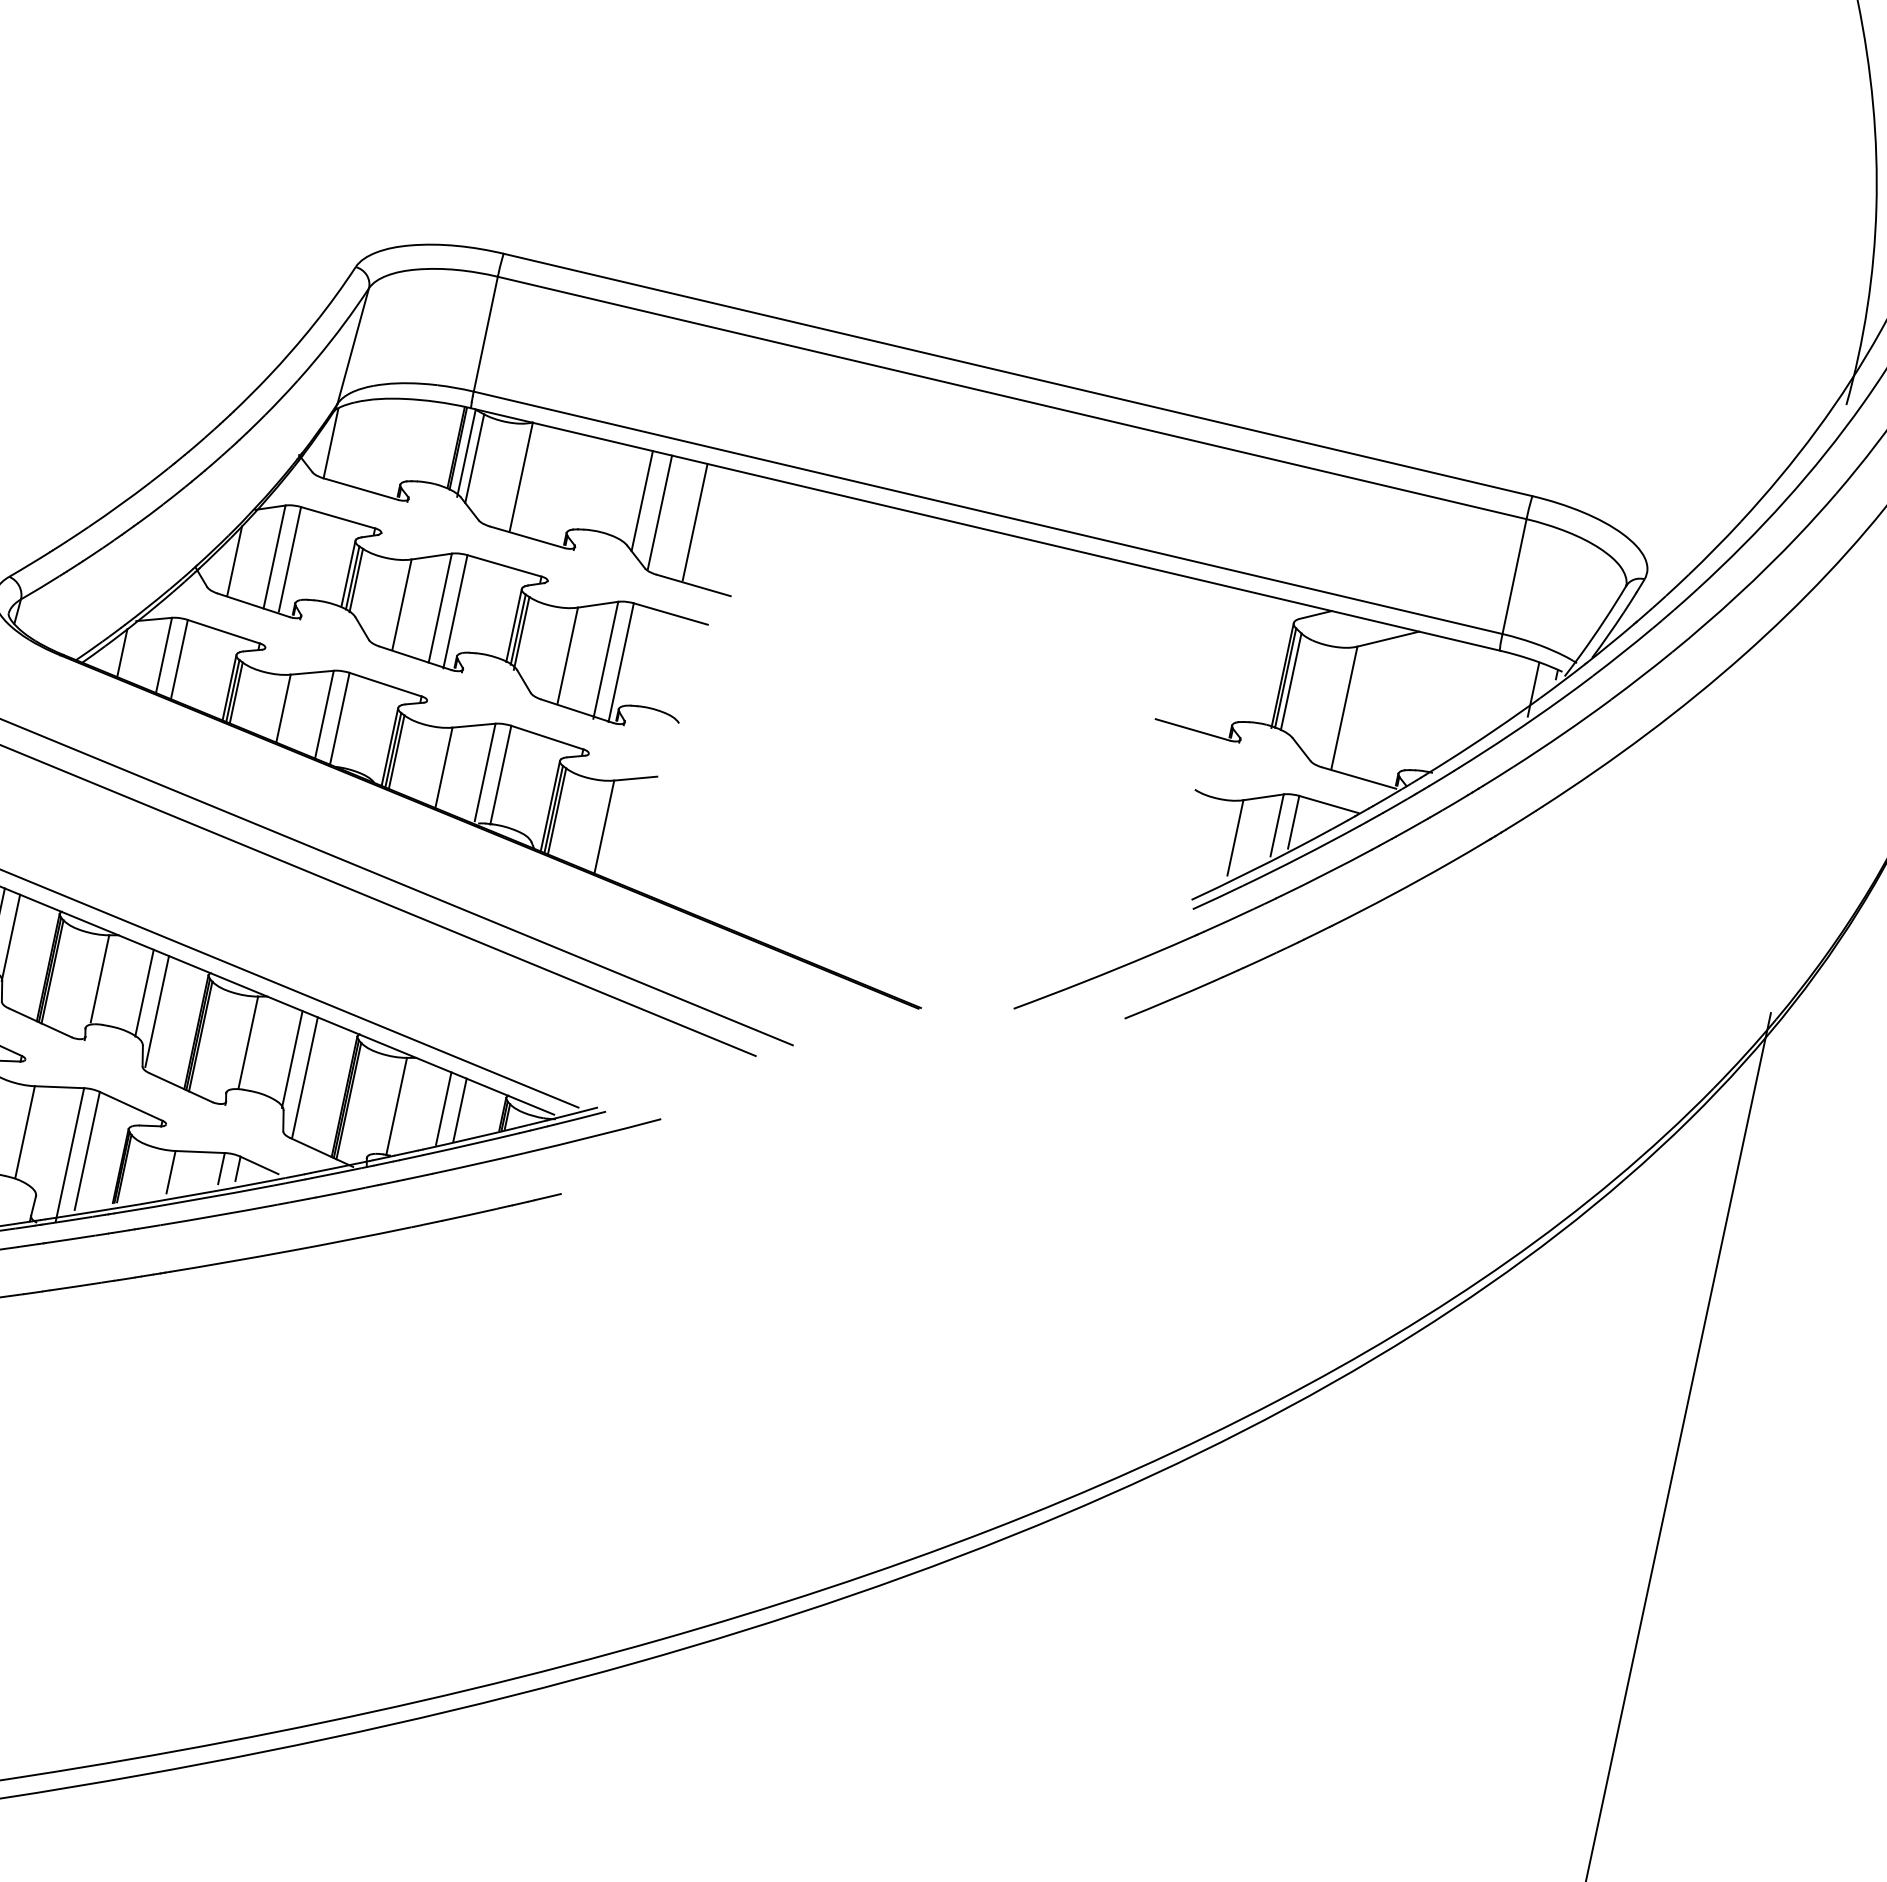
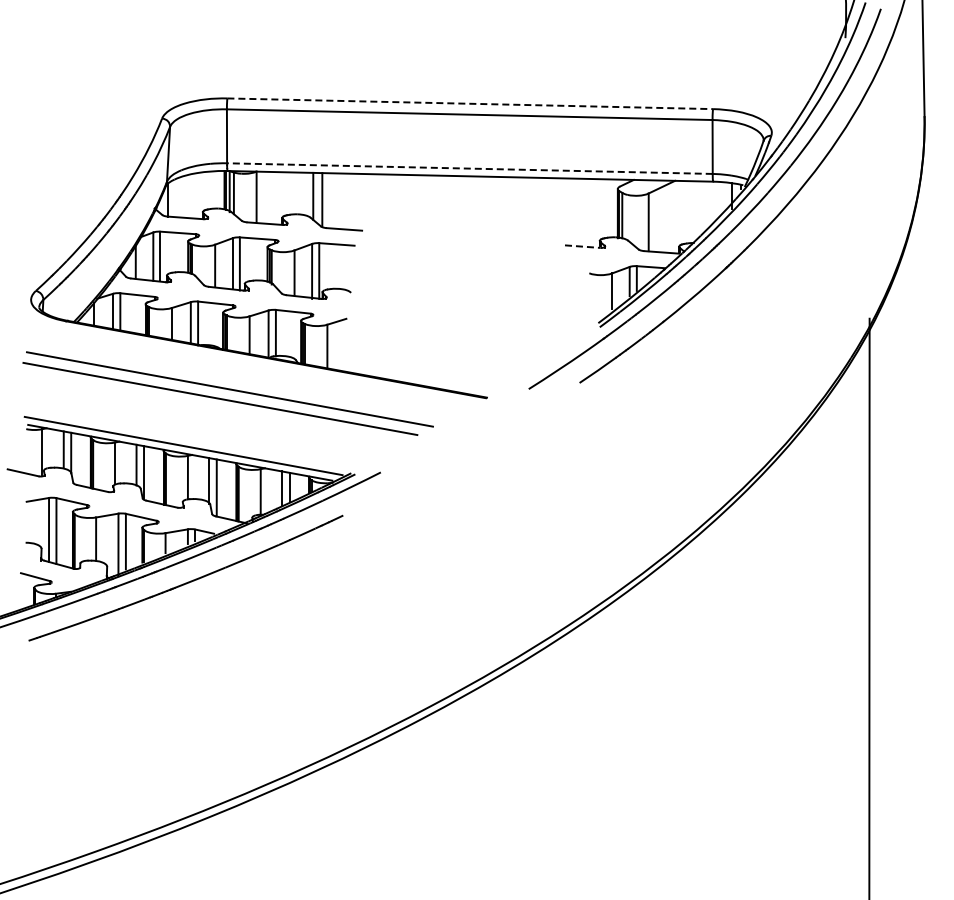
line: (1018, 374) -> (470, 103), solid -> dashed
line: (987, 512) -> (469, 168), solid -> dashed
line: (696, 521) -> (339, 200), removed
line: (1192, 729) -> (582, 246), solid -> dashed

